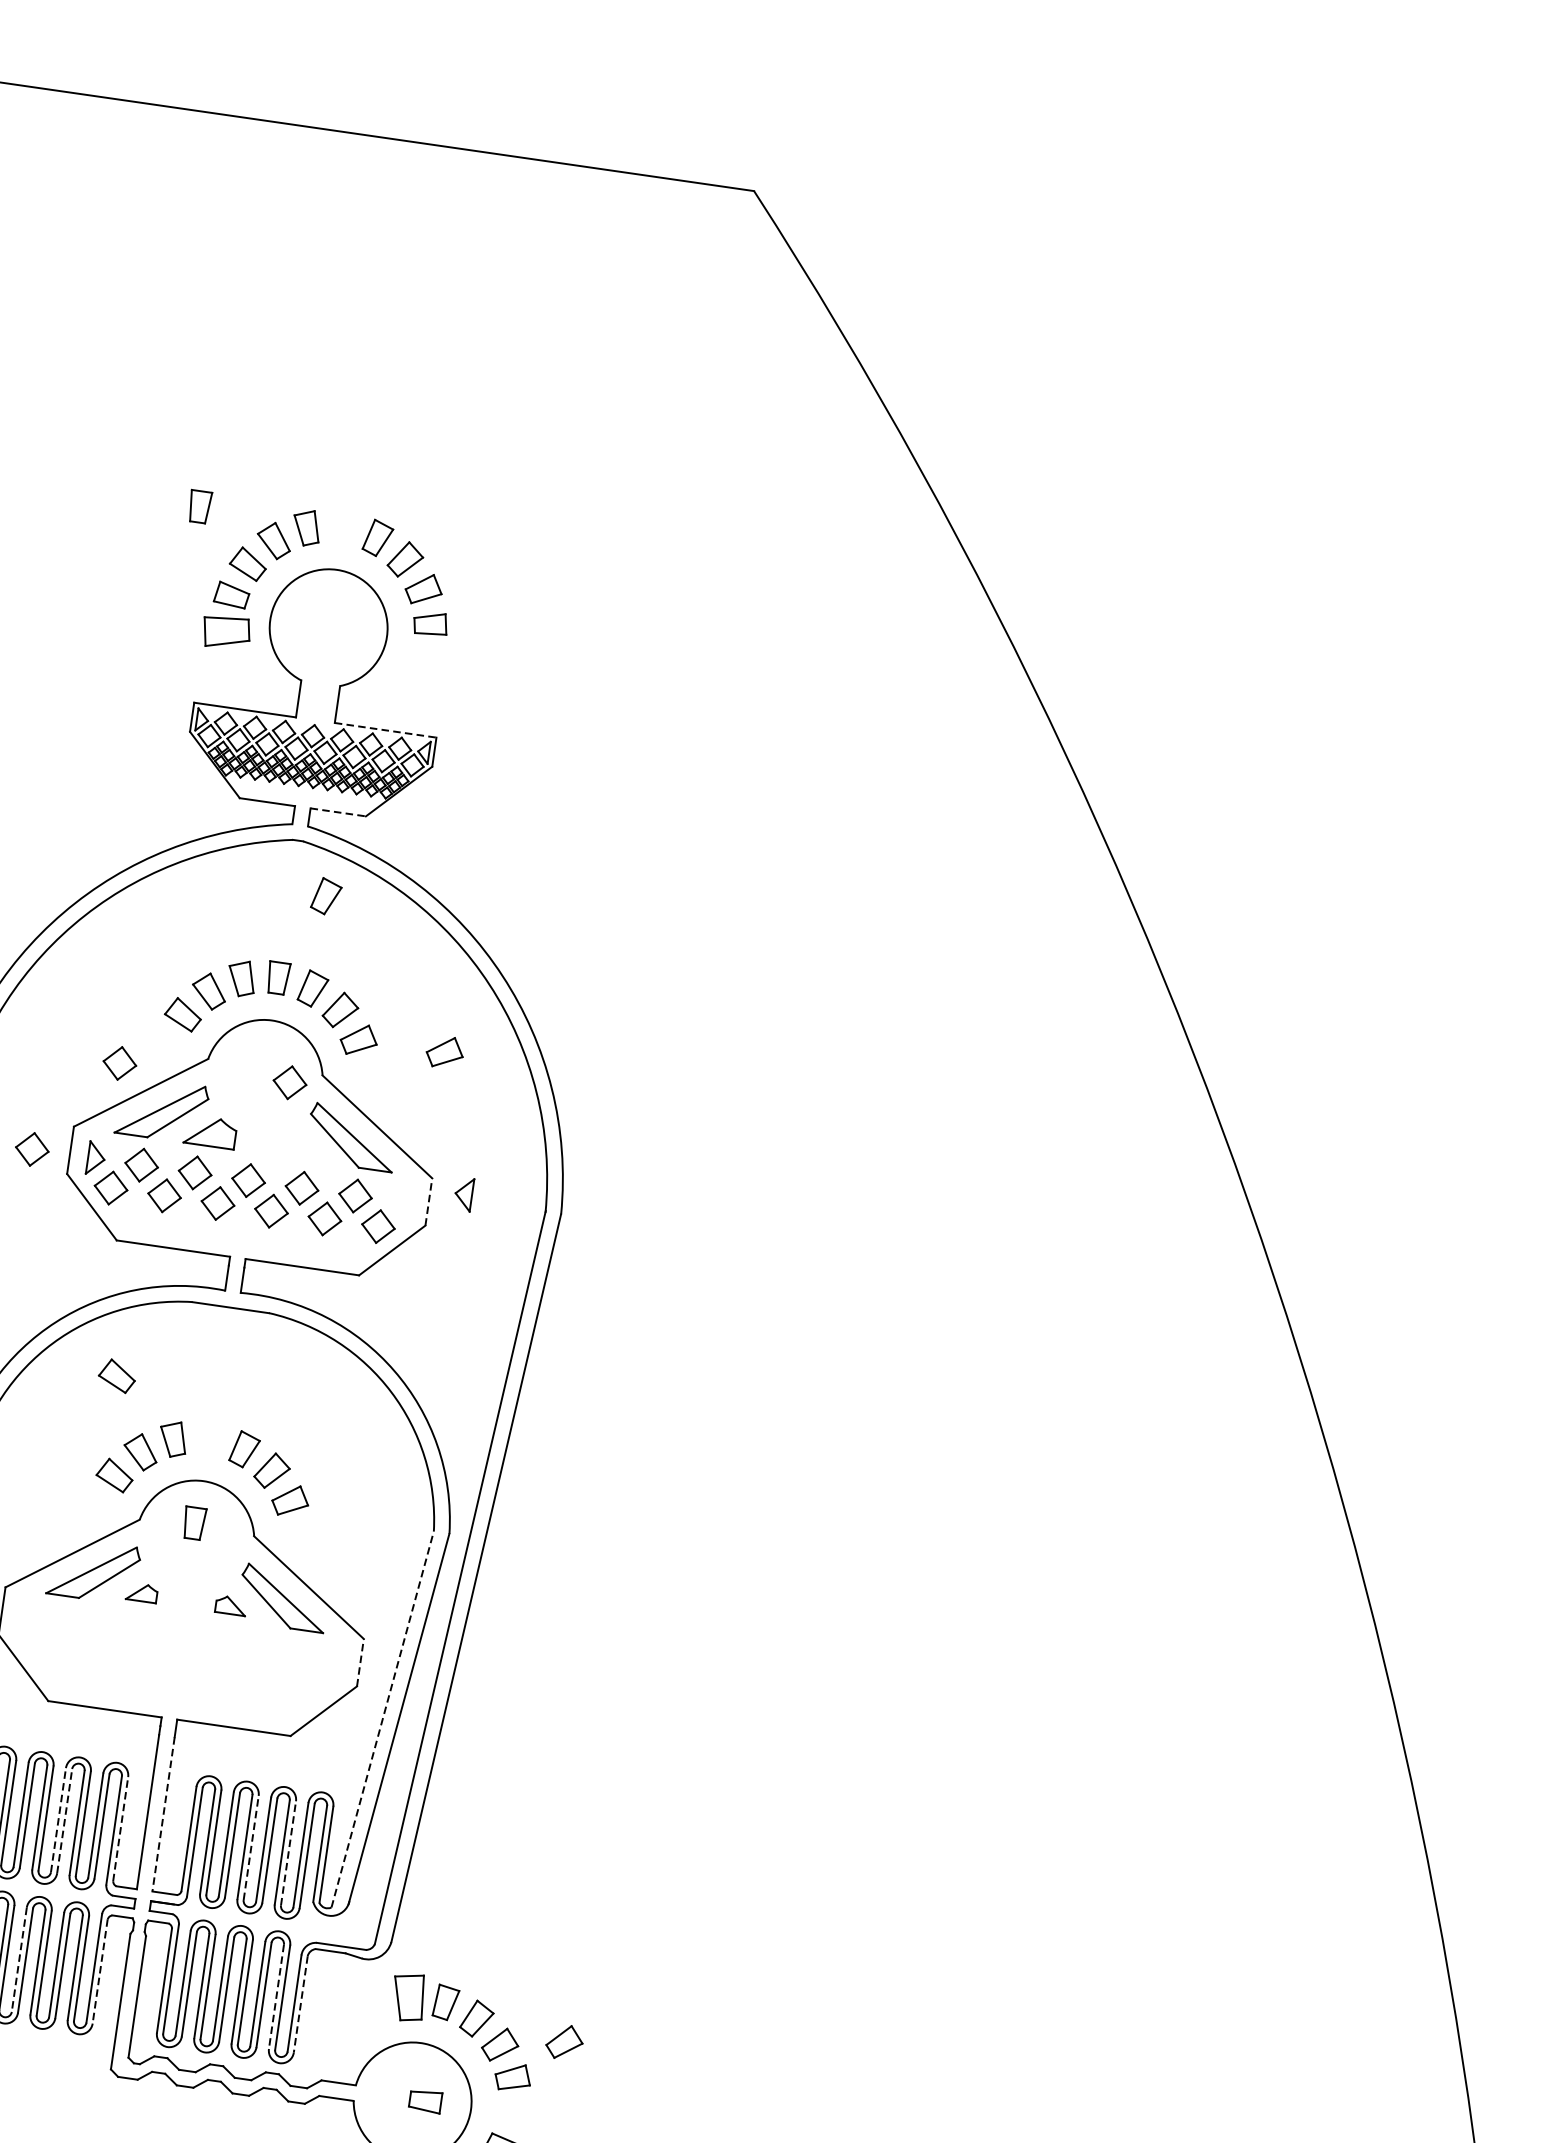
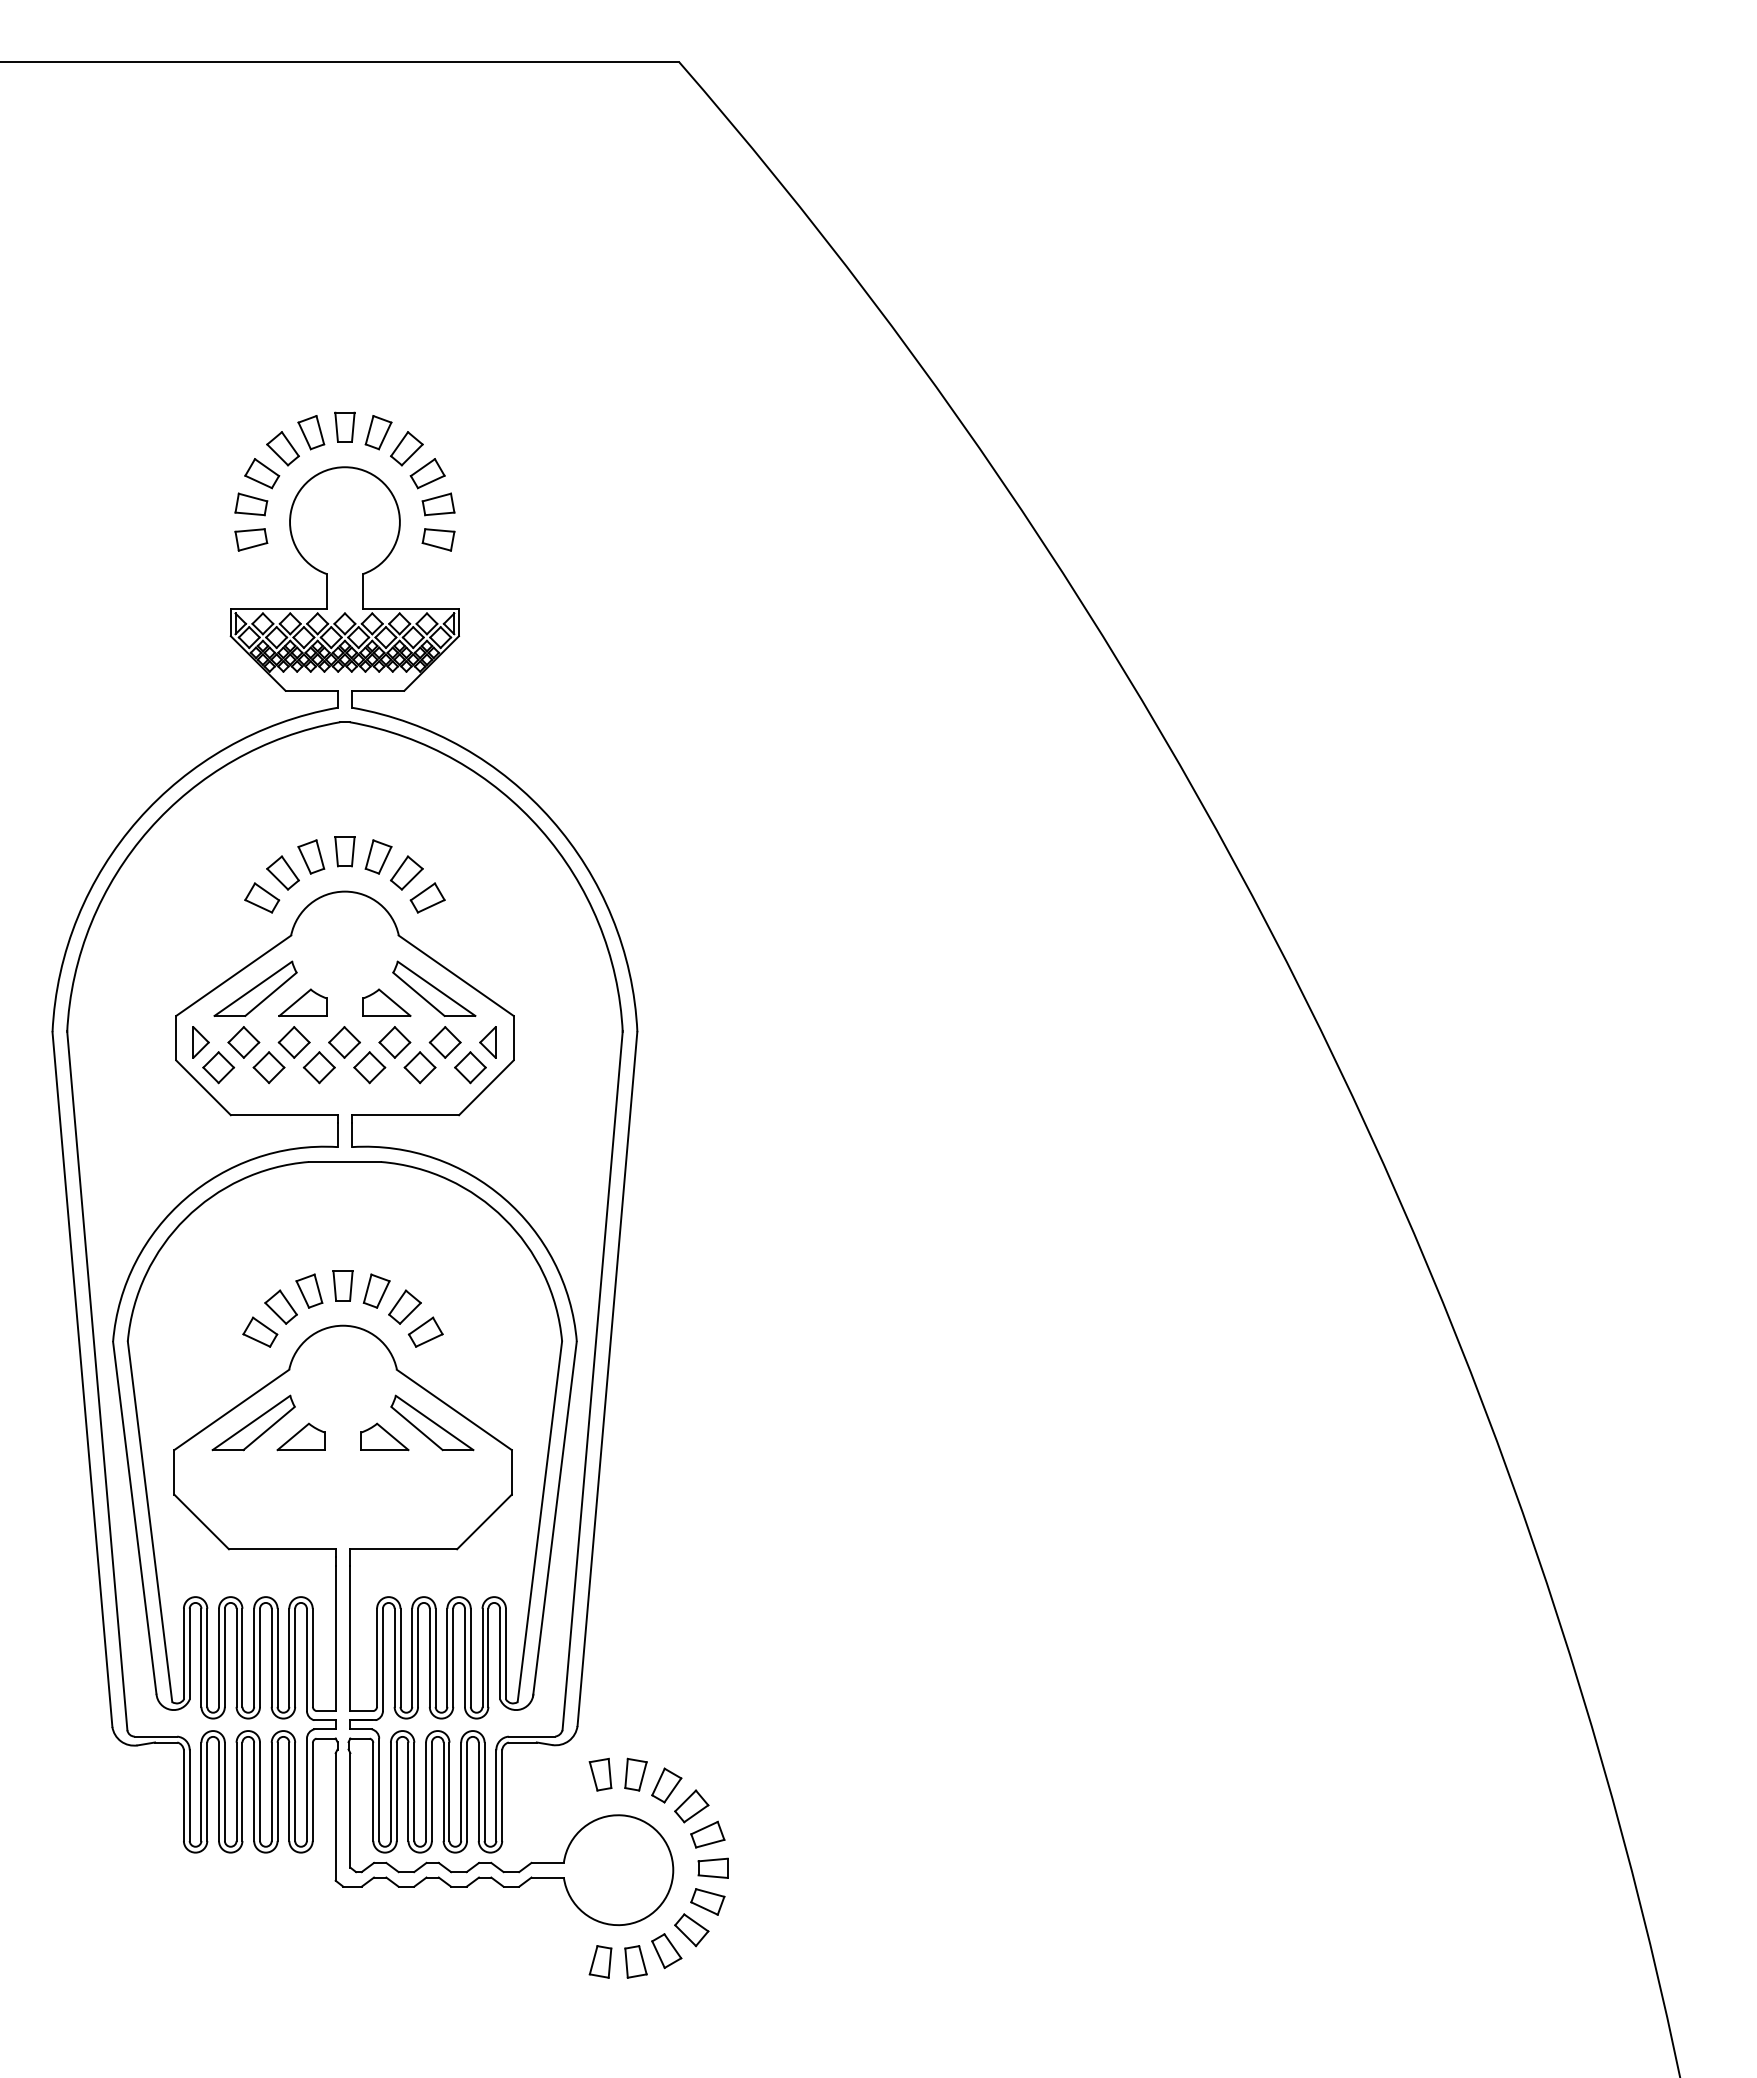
part: (199, 505) -> (344, 426), moved
part: (226, 632) -> (251, 539), size x0.71
part: (425, 660) -> (438, 539), added
line: (386, 730) -> (411, 608), dashed -> solid
line: (338, 812) -> (378, 690), dashed -> solid
part: (326, 895) -> (378, 769), removed
part: (444, 1051) -> (508, 897), removed
part: (119, 1063) -> (209, 951), removed
part: (289, 1082) -> (369, 946), removed
part: (299, 1144) -> (386, 1002), added
part: (31, 1149) -> (140, 1042), removed
part: (463, 1194) -> (487, 1042), moved
line: (428, 1201) -> (513, 1037), dashed -> solid
part: (117, 1375) -> (249, 1239), removed
part: (193, 1522) -> (342, 1285), moved
part: (141, 1592) -> (300, 1436), size x1.67
part: (230, 1605) -> (384, 1436), size x1.67
line: (360, 1661) -> (511, 1471), dashed -> solid
line: (382, 1719) -> (539, 1521), dashed -> solid
line: (163, 1814) -> (350, 1638), dashed -> solid
line: (58, 1819) -> (254, 1657), dashed -> solid
line: (65, 1820) -> (260, 1657), dashed -> solid
line: (120, 1828) -> (312, 1657), dashed -> solid
line: (251, 1847) -> (435, 1657), dashed -> solid
line: (288, 1852) -> (470, 1657), dashed -> solid
line: (19, 1960) -> (236, 1792), dashed -> solid
line: (99, 1972) -> (312, 1792), dashed -> solid
line: (276, 1997) -> (478, 1792), dashed -> solid
part: (408, 1997) -> (600, 1774), size x0.71
line: (300, 2005) -> (502, 1796), dashed -> solid
part: (564, 2042) -> (750, 1795), removed
part: (424, 2100) -> (712, 1867), moved

